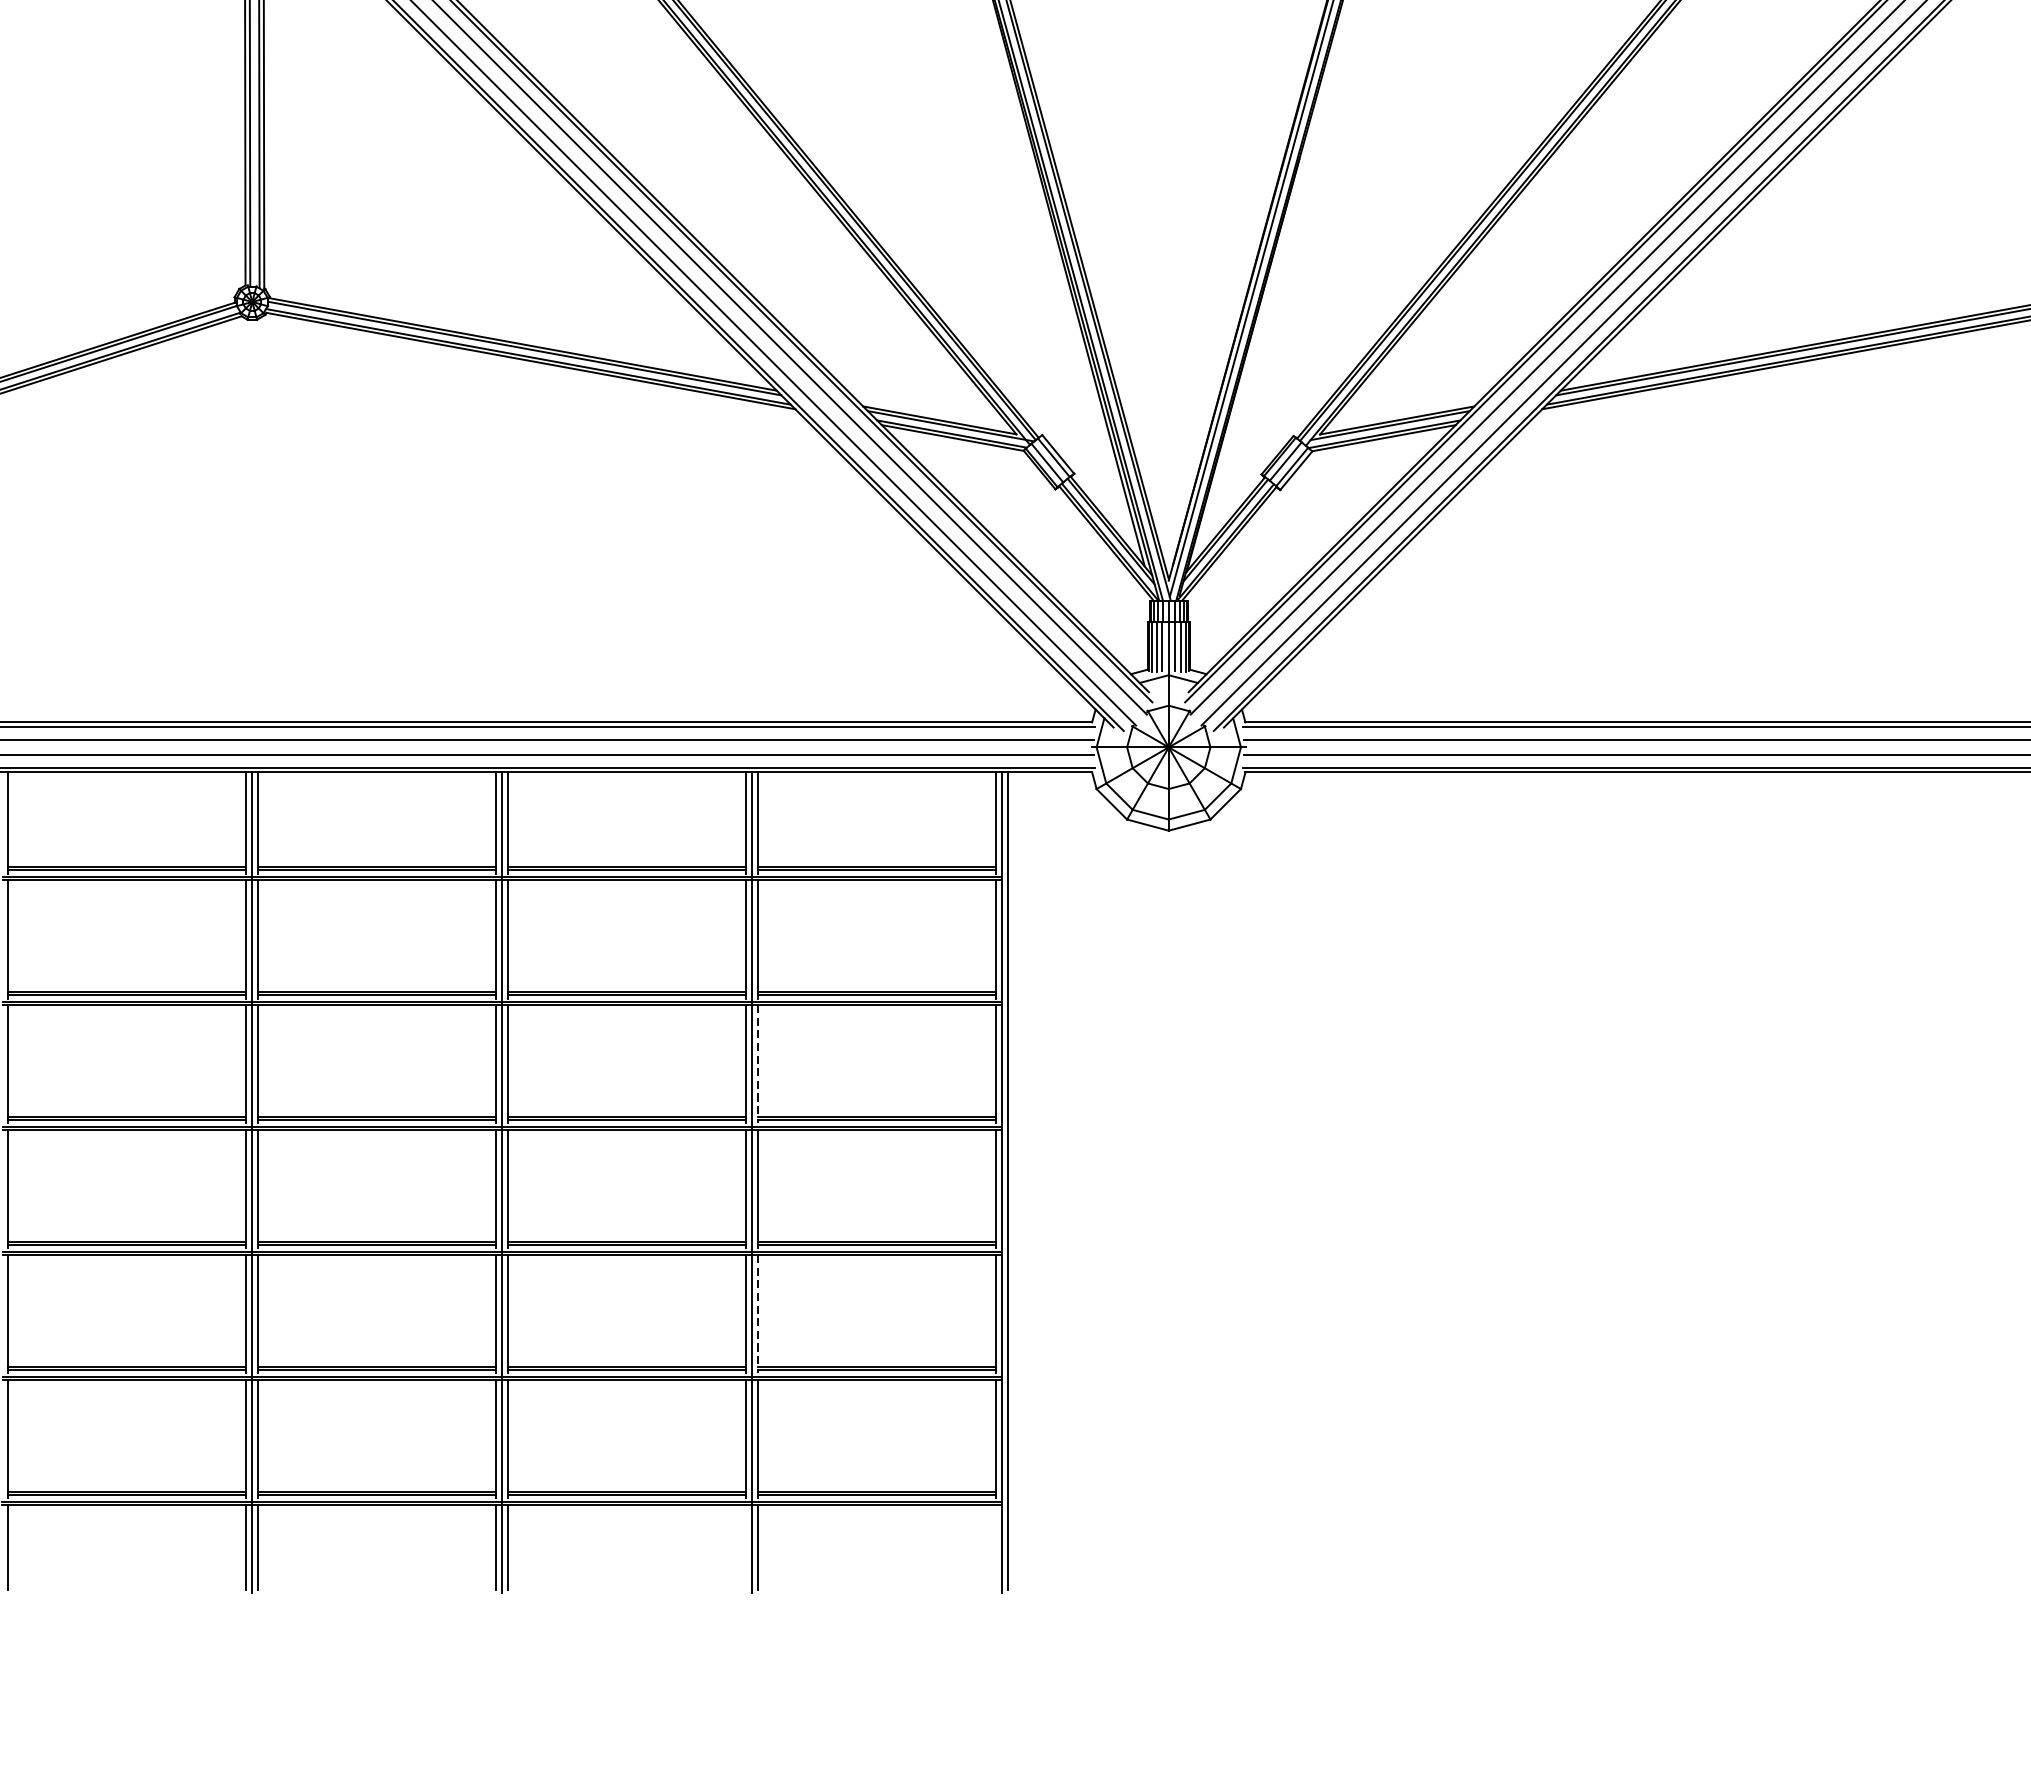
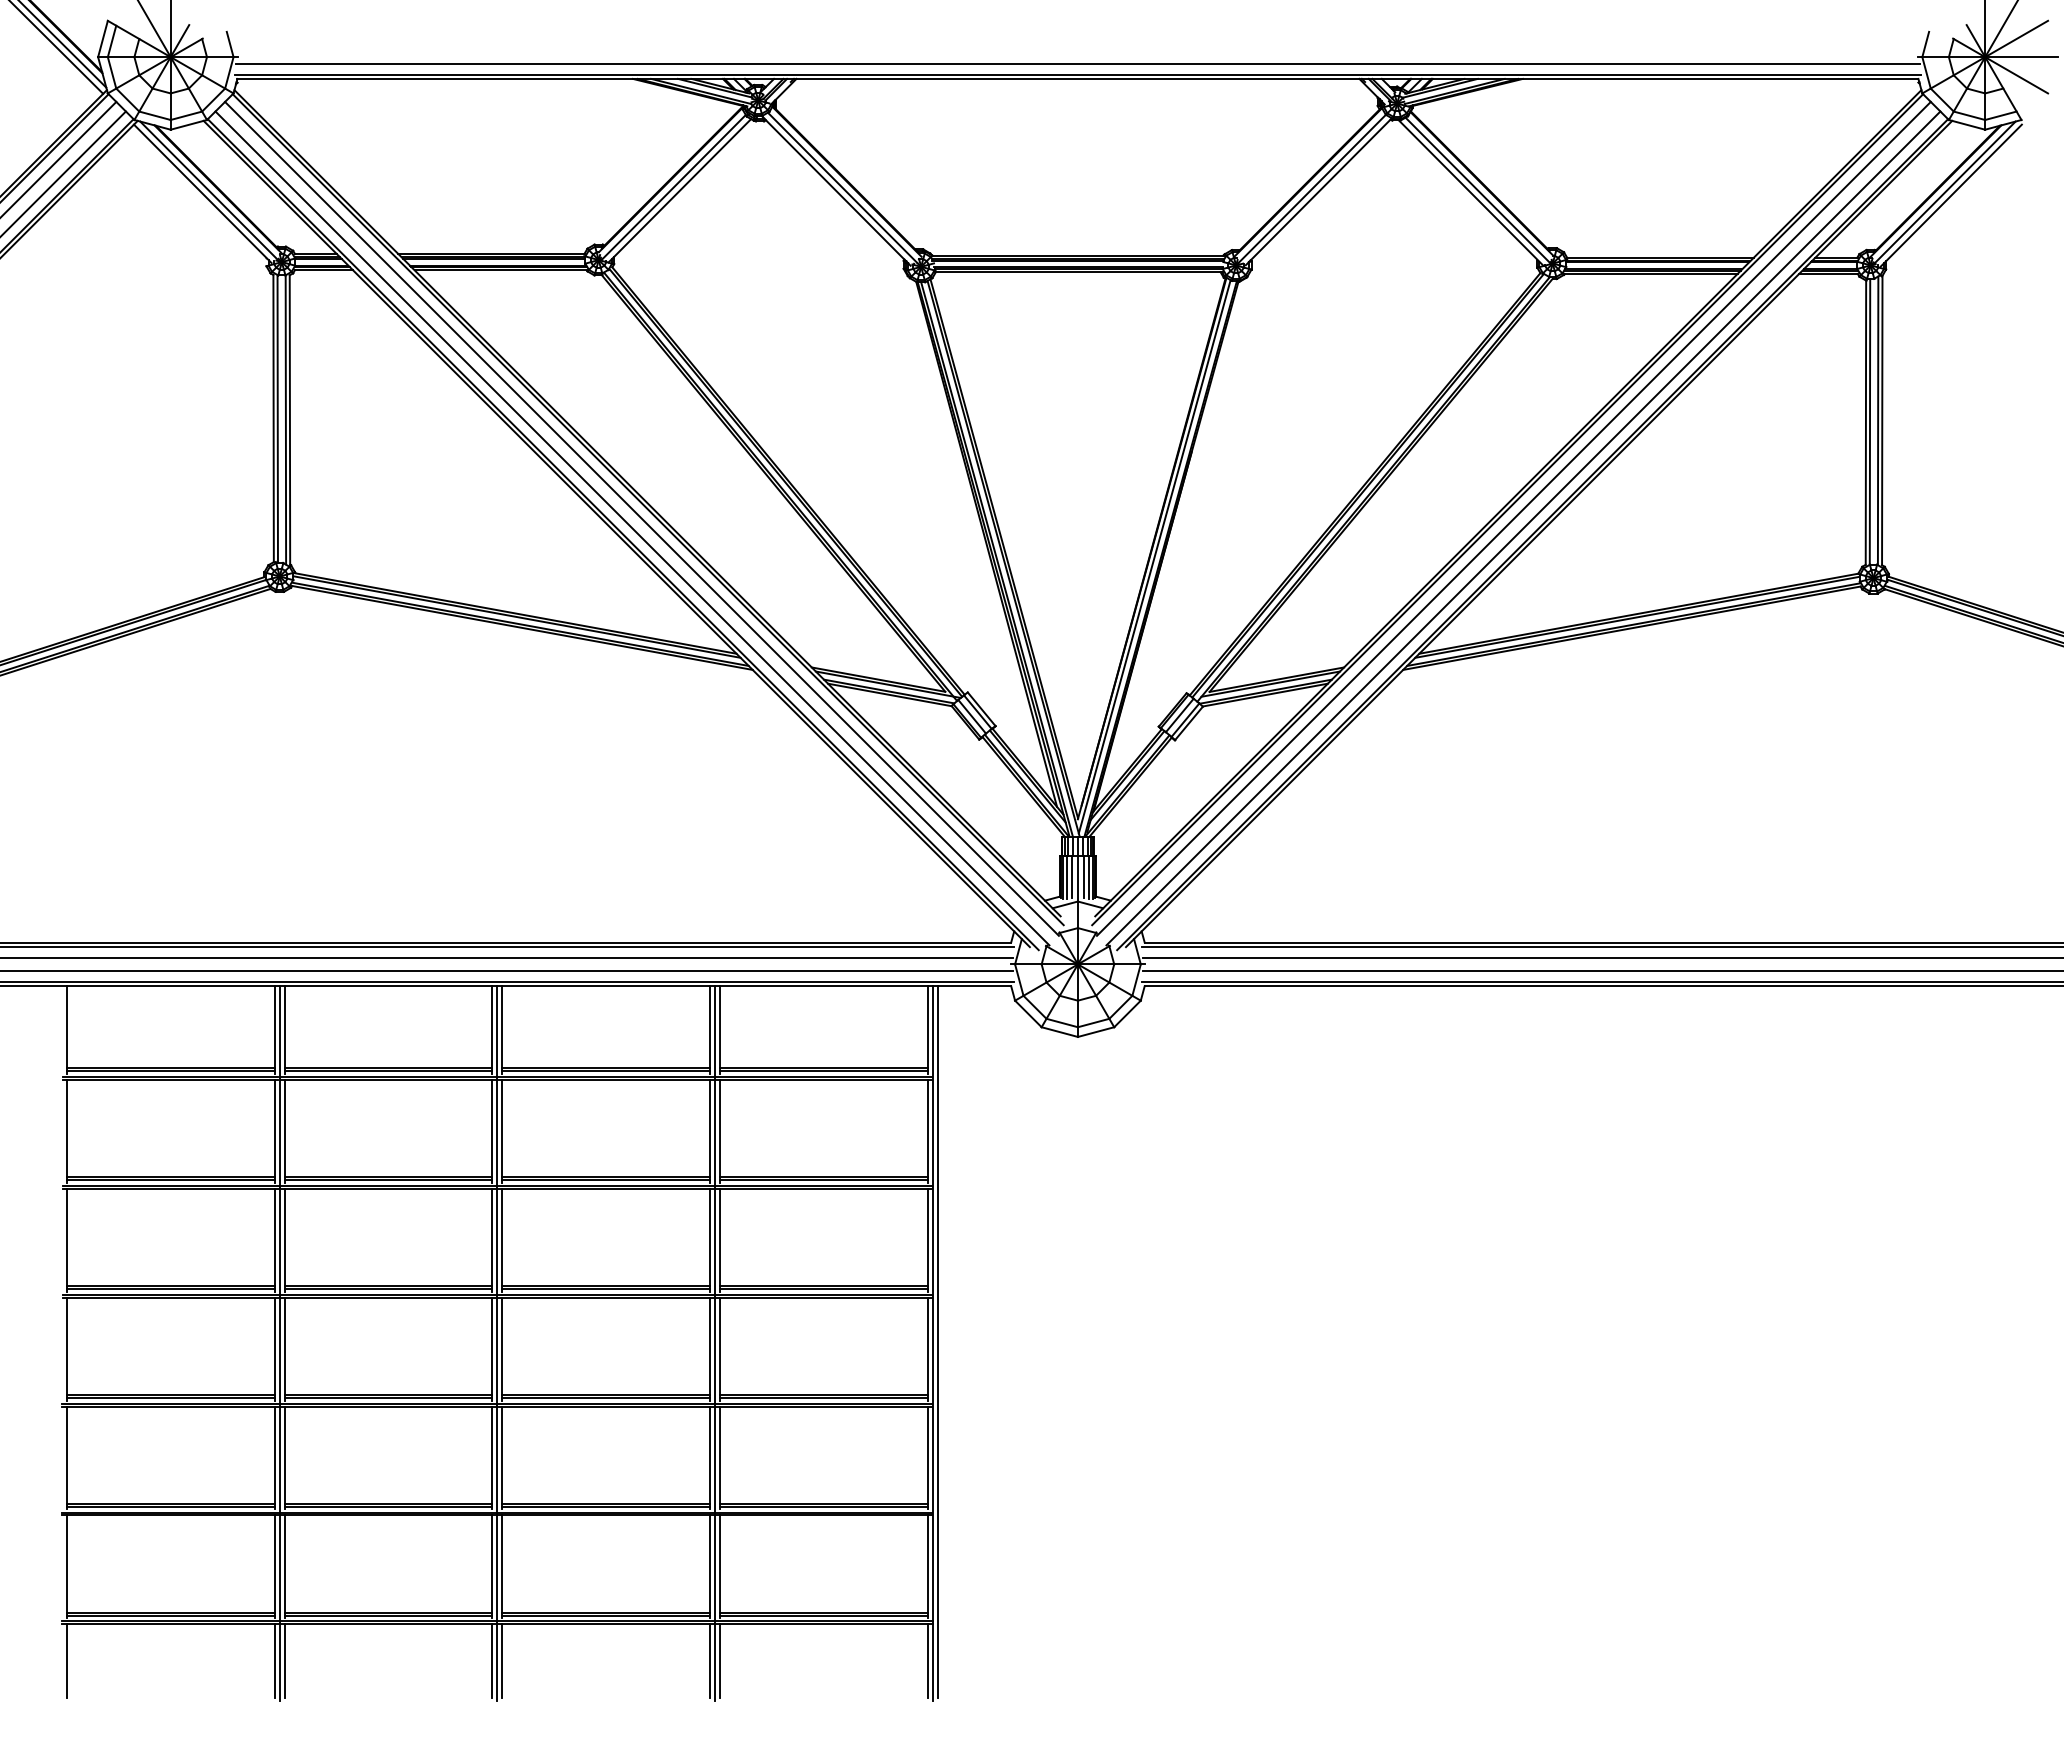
line: (758, 1064) -> (720, 1240), dashed -> solid
line: (758, 1314) -> (720, 1458), dashed -> solid
line: (746, 1546) -> (710, 1660), added
line: (996, 1546) -> (927, 1660), added

